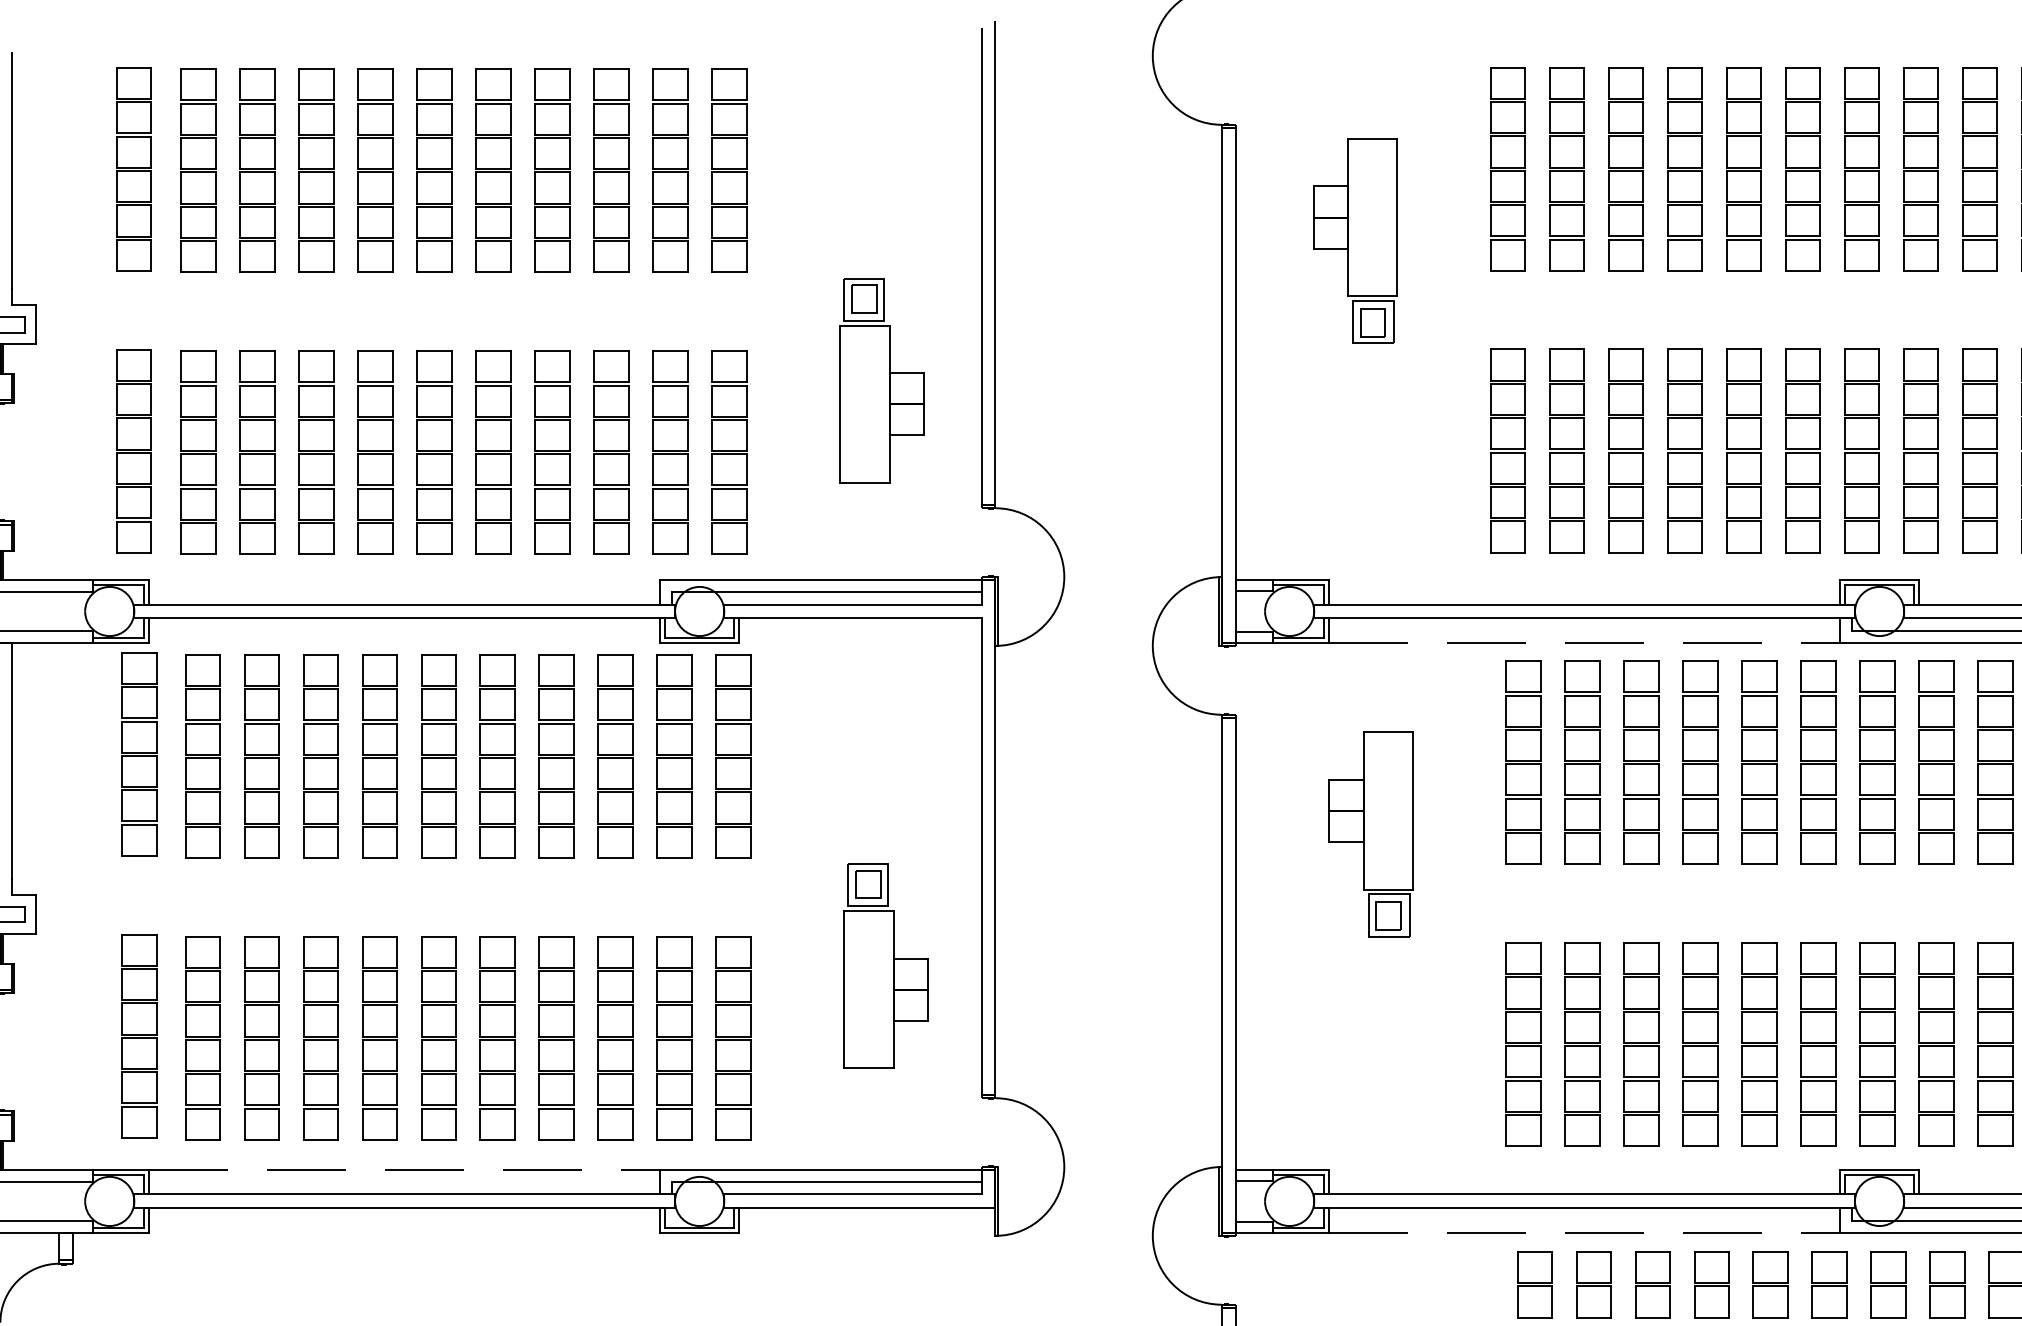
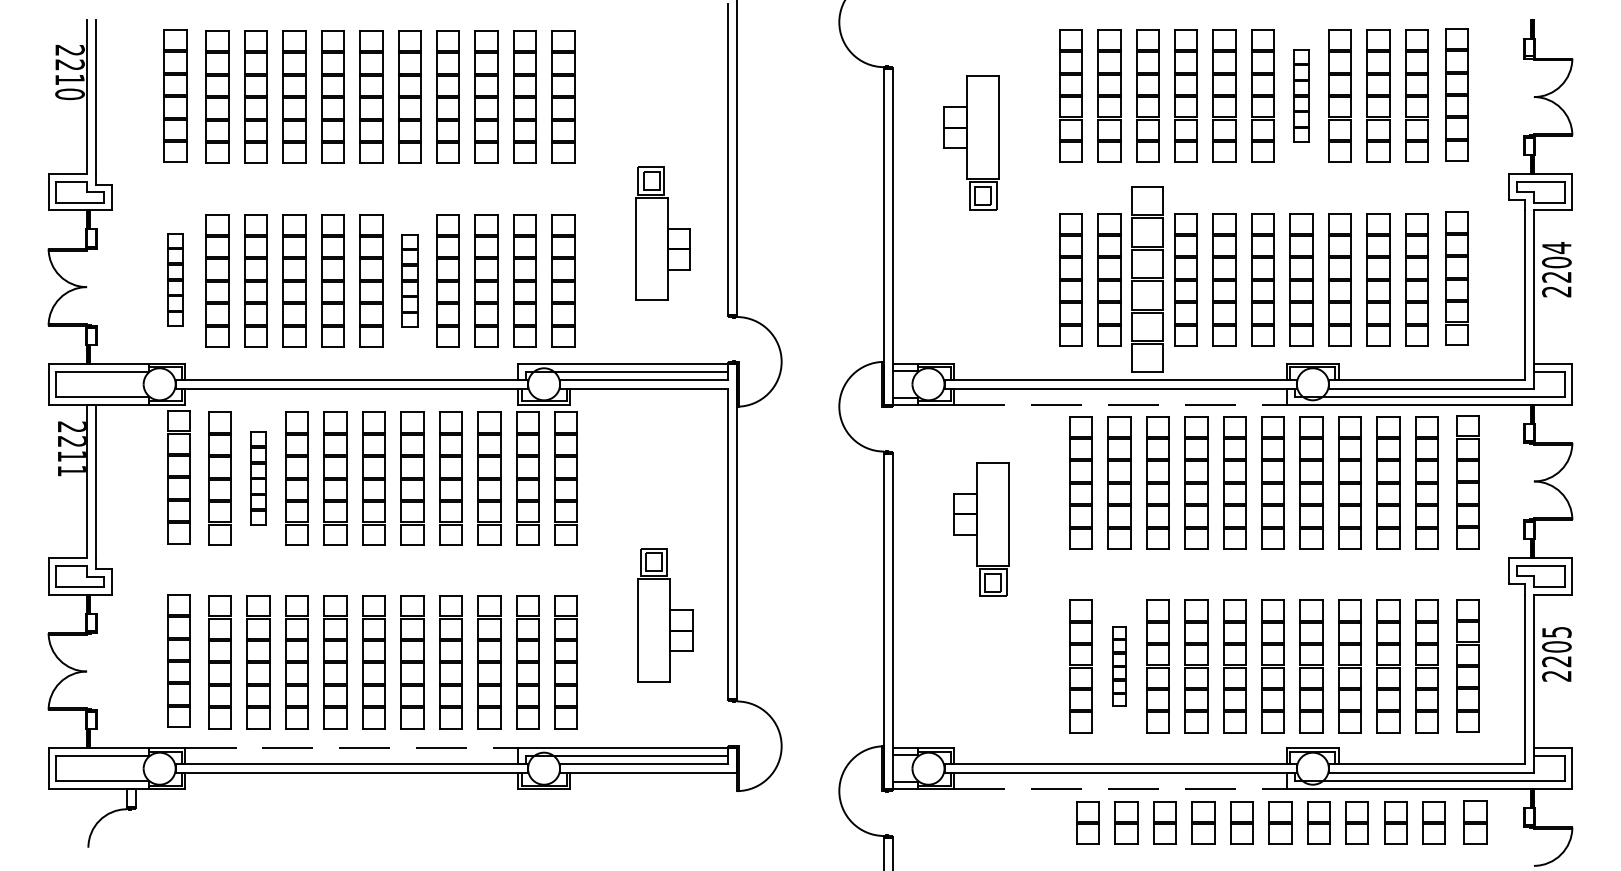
part: (1862, 168) -> (1301, 95), size x0.7
part: (134, 450) -> (175, 279), size x0.7
part: (1625, 450) -> (1147, 279), size x1.4
part: (493, 452) -> (409, 280), size x0.7
part: (261, 756) -> (258, 478), size x0.7
part: (1582, 1044) -> (1119, 666), size x0.6

